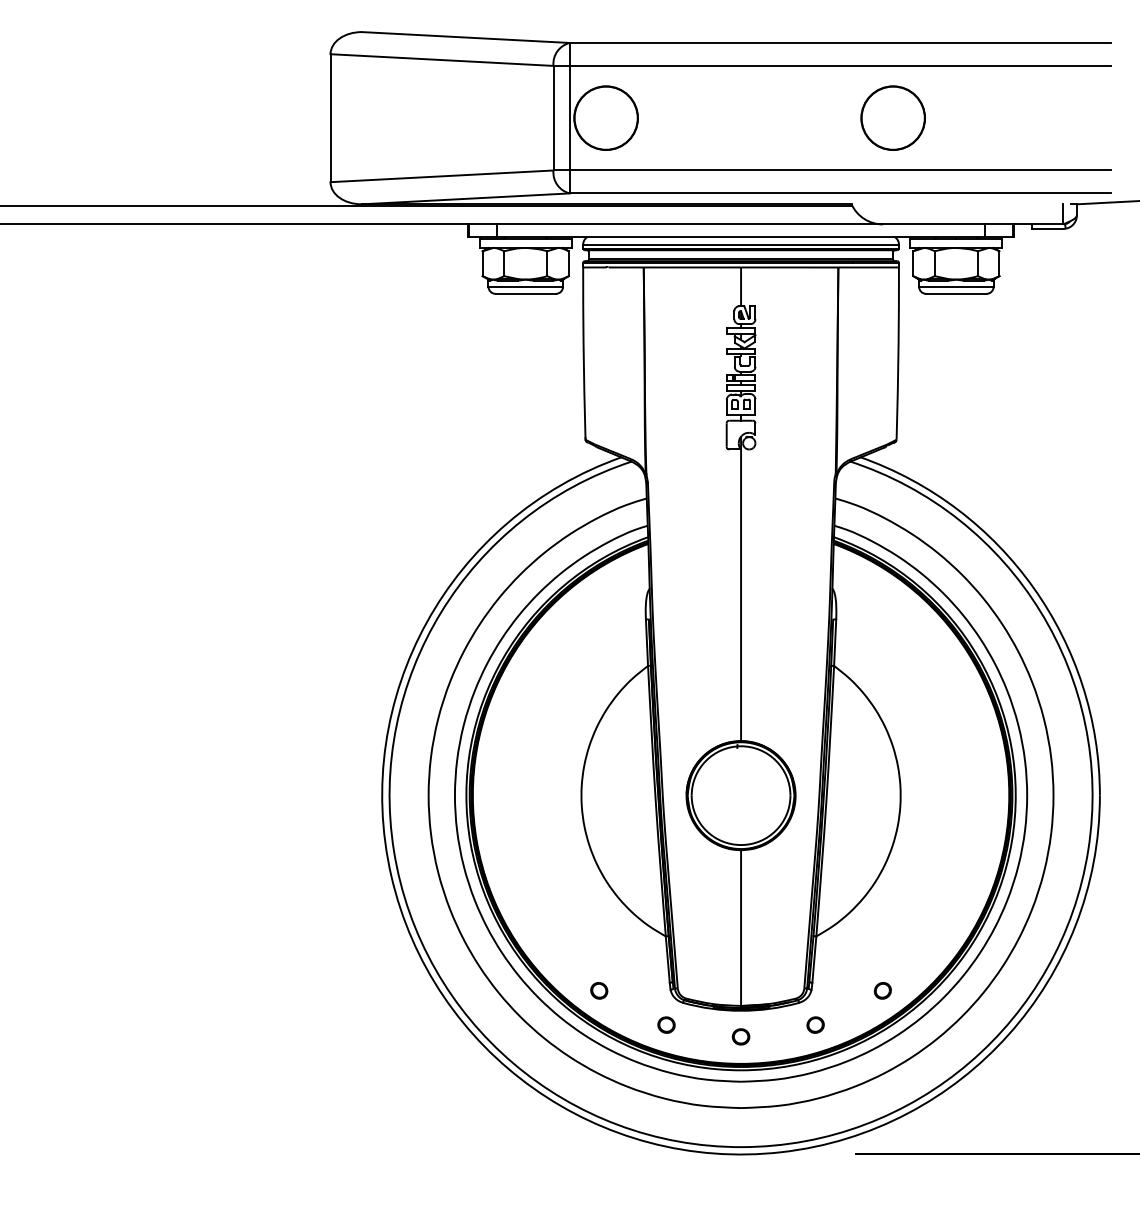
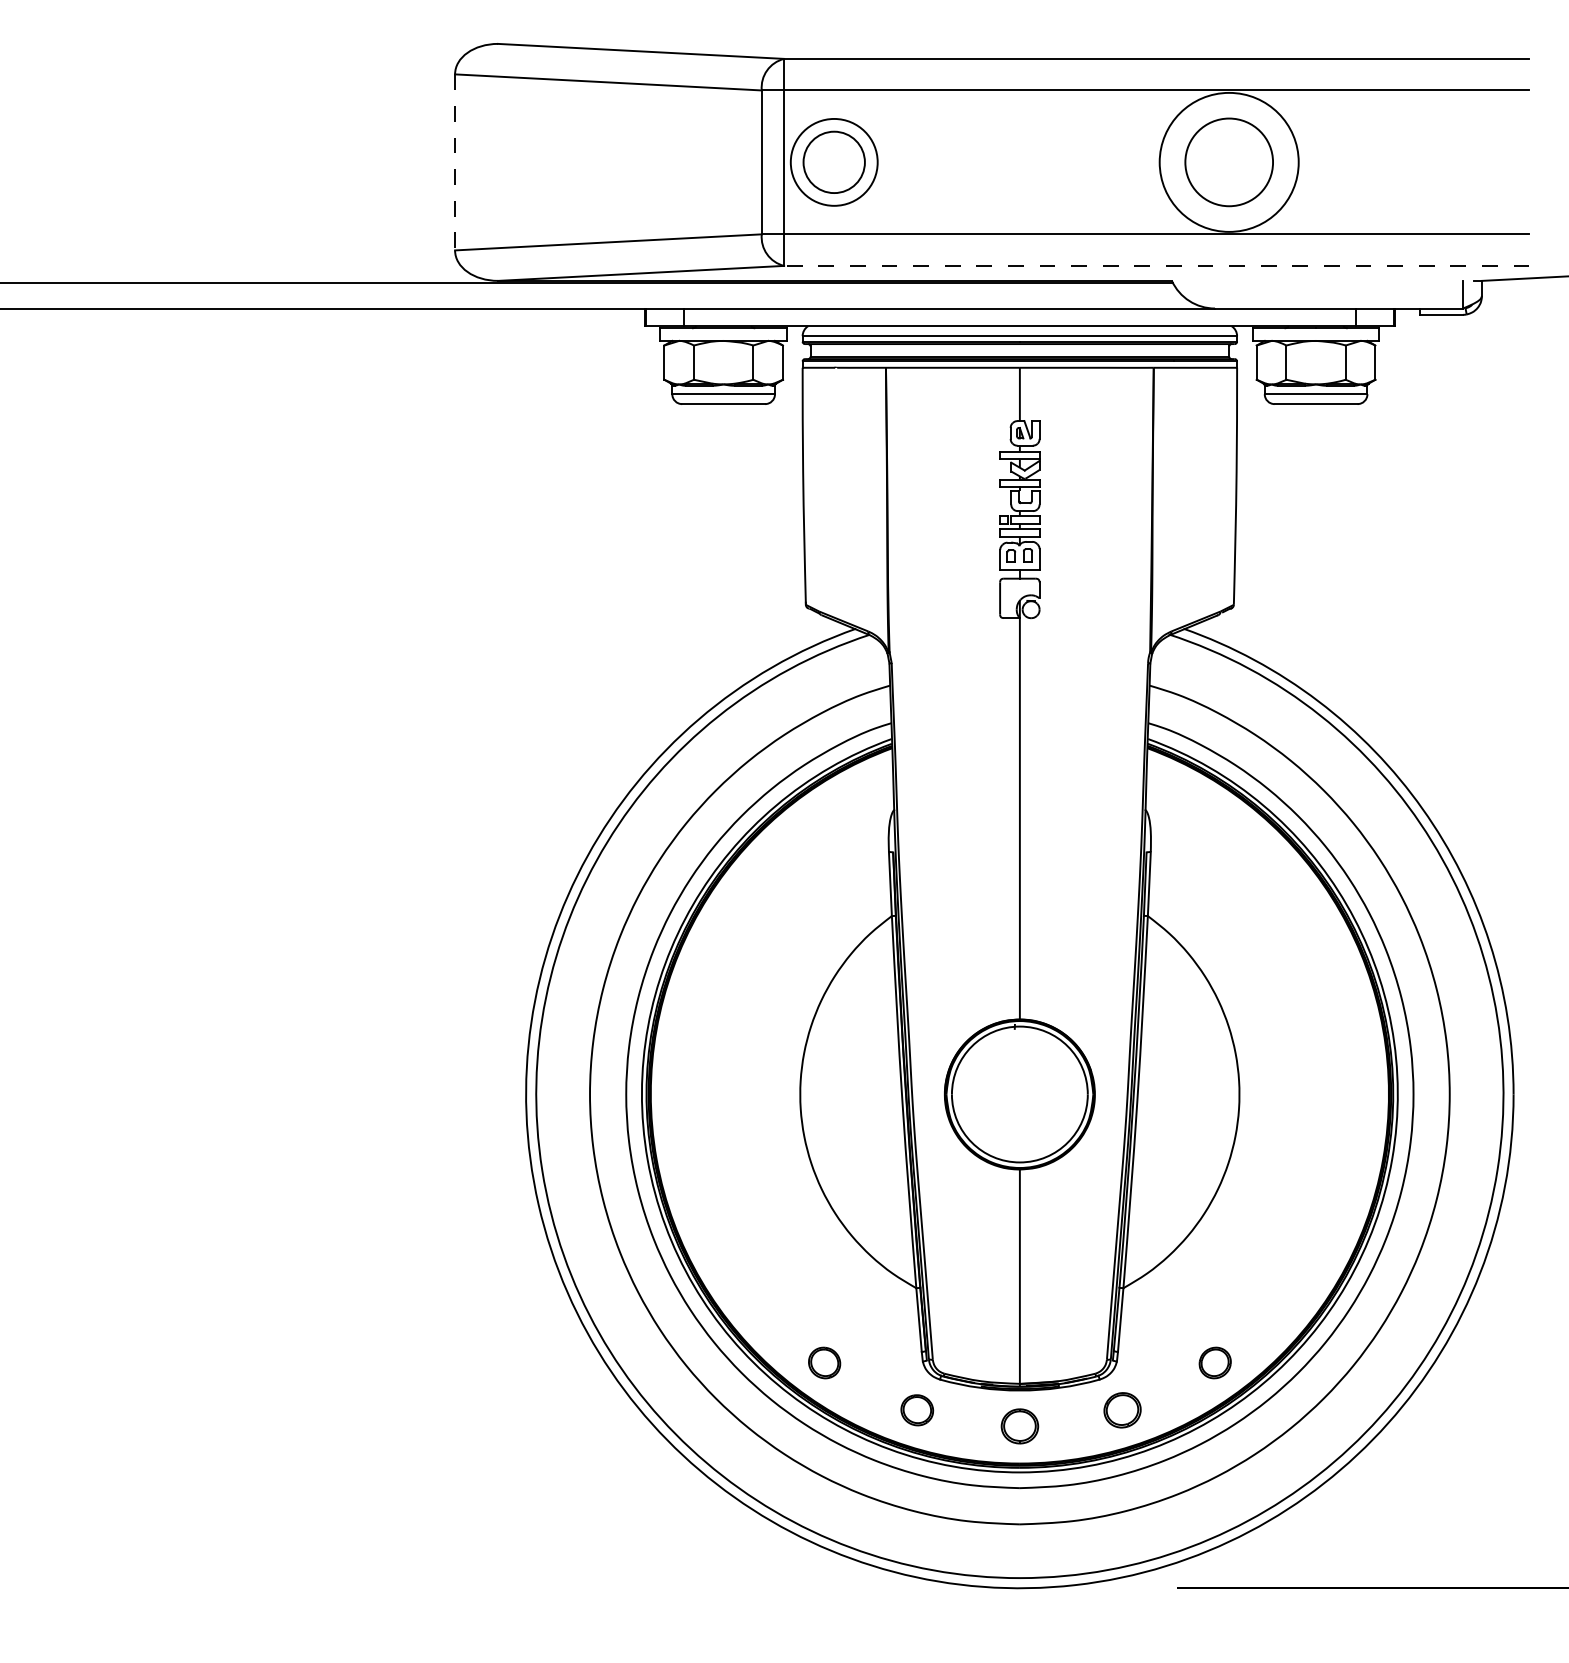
circle: (892, 117) -> (1228, 161), size x1.6
line: (330, 118) -> (454, 162), solid -> dashed
circle: (606, 118) -> (834, 162), size x0.7
line: (840, 193) -> (1156, 266), solid -> dashed
part: (599, 990) -> (825, 1362), size x1.4
part: (882, 990) -> (1214, 1362), size x1.4
part: (666, 1024) -> (917, 1409), size x1.4
part: (815, 1024) -> (1122, 1409), size x1.6
part: (740, 1036) -> (1019, 1425), size x1.6

